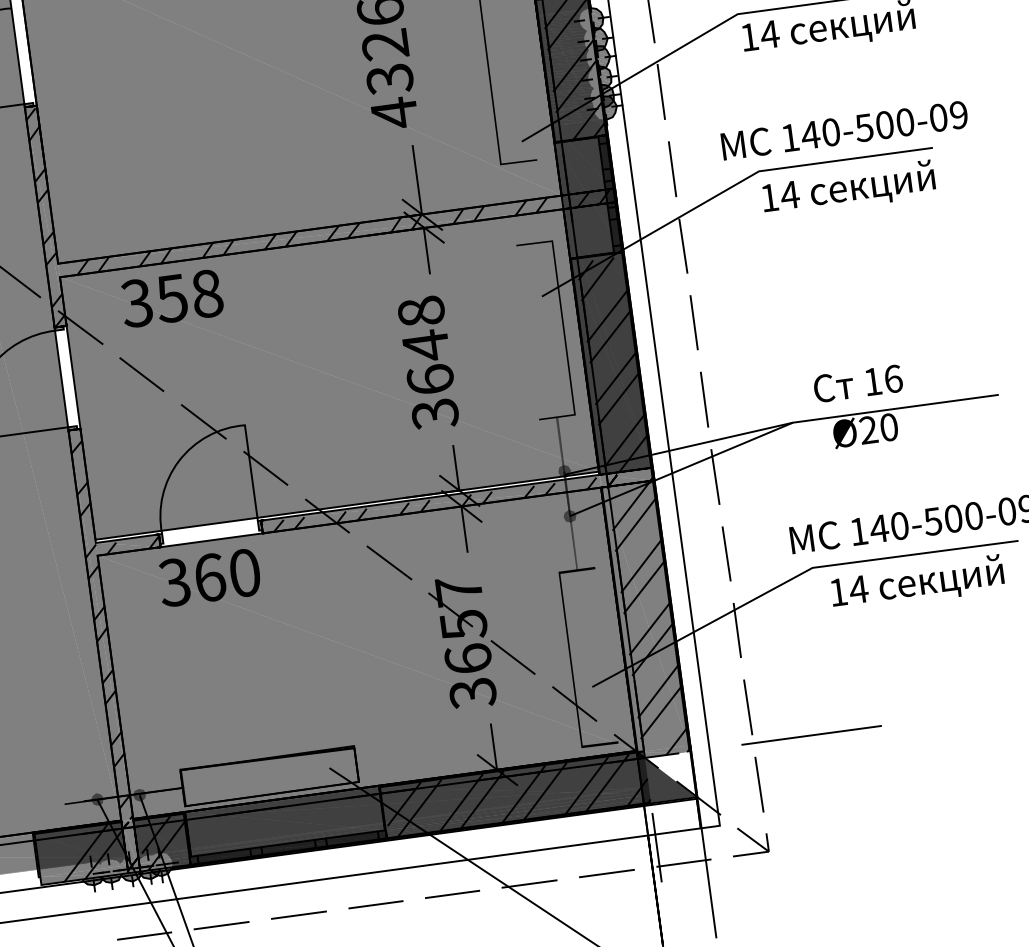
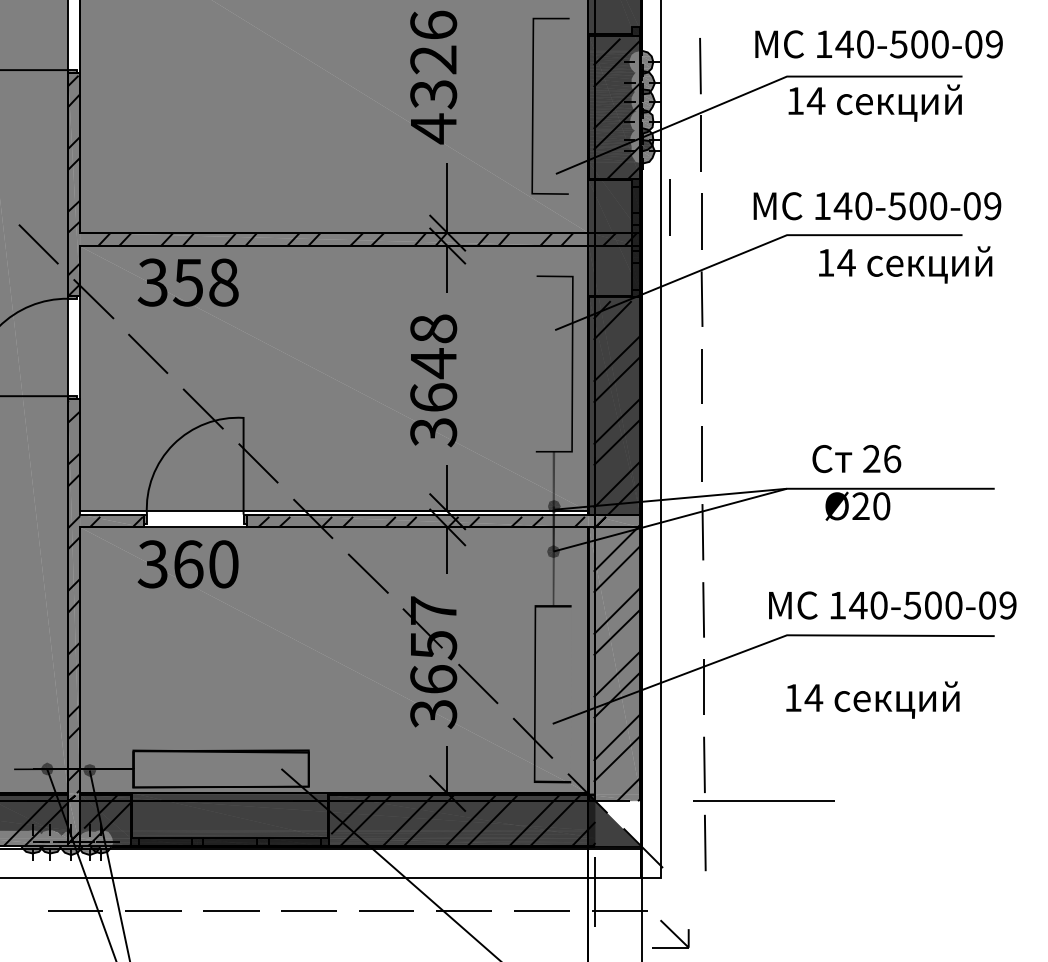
line: (638, 159) -> (669, 207), added
text: (848, 188) -> (905, 264), moved
text: (872, 381) -> (871, 458), 16 -> 26
text: (917, 583) -> (872, 699), moved
part: (748, 840) -> (670, 933), moved

